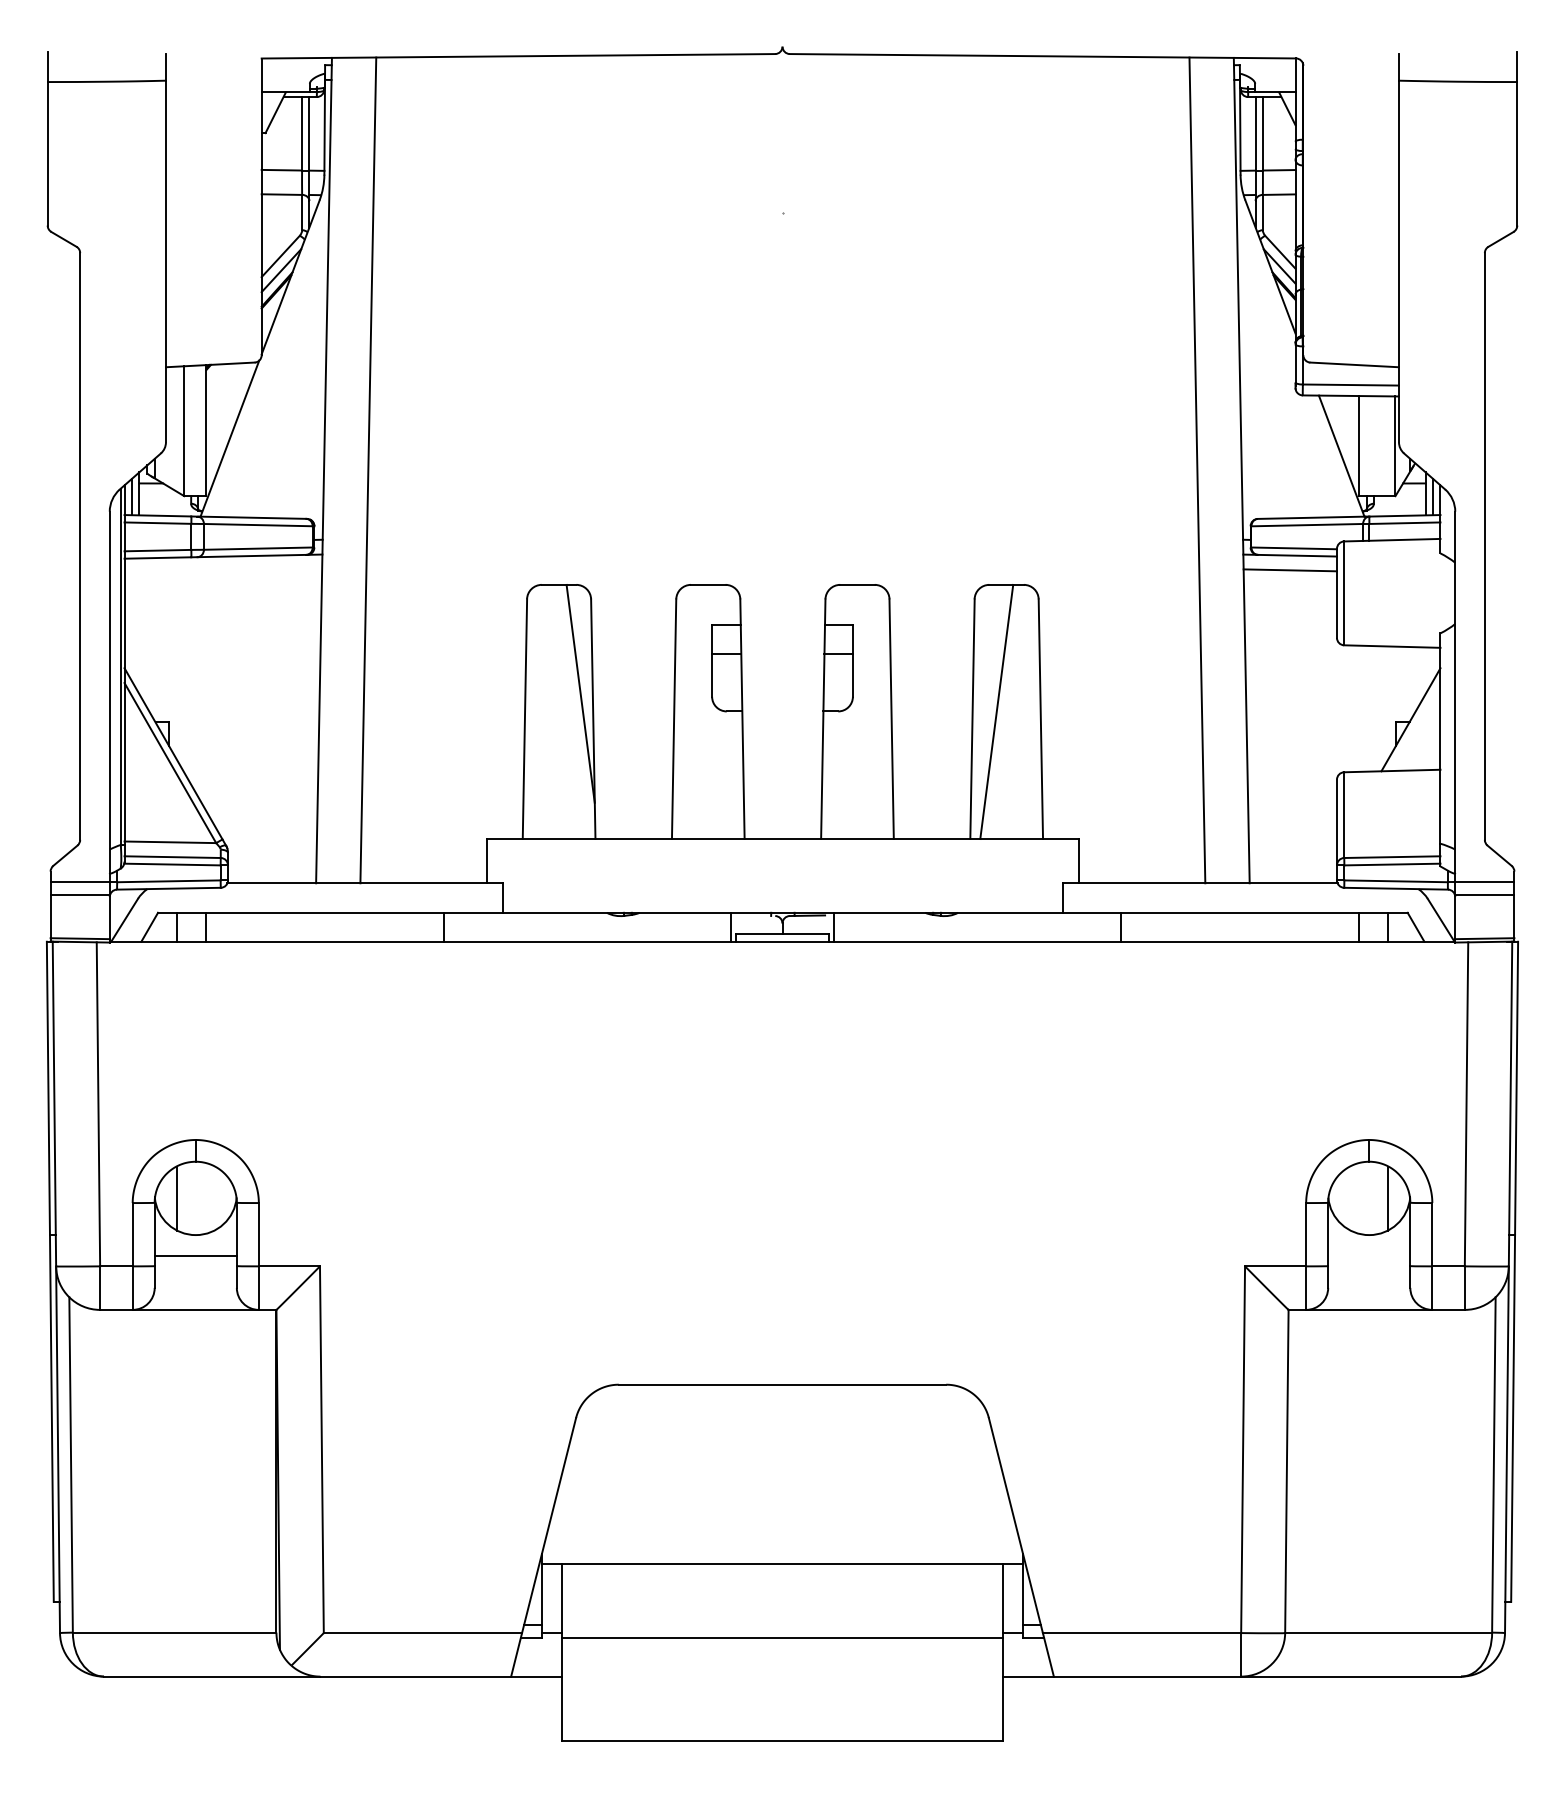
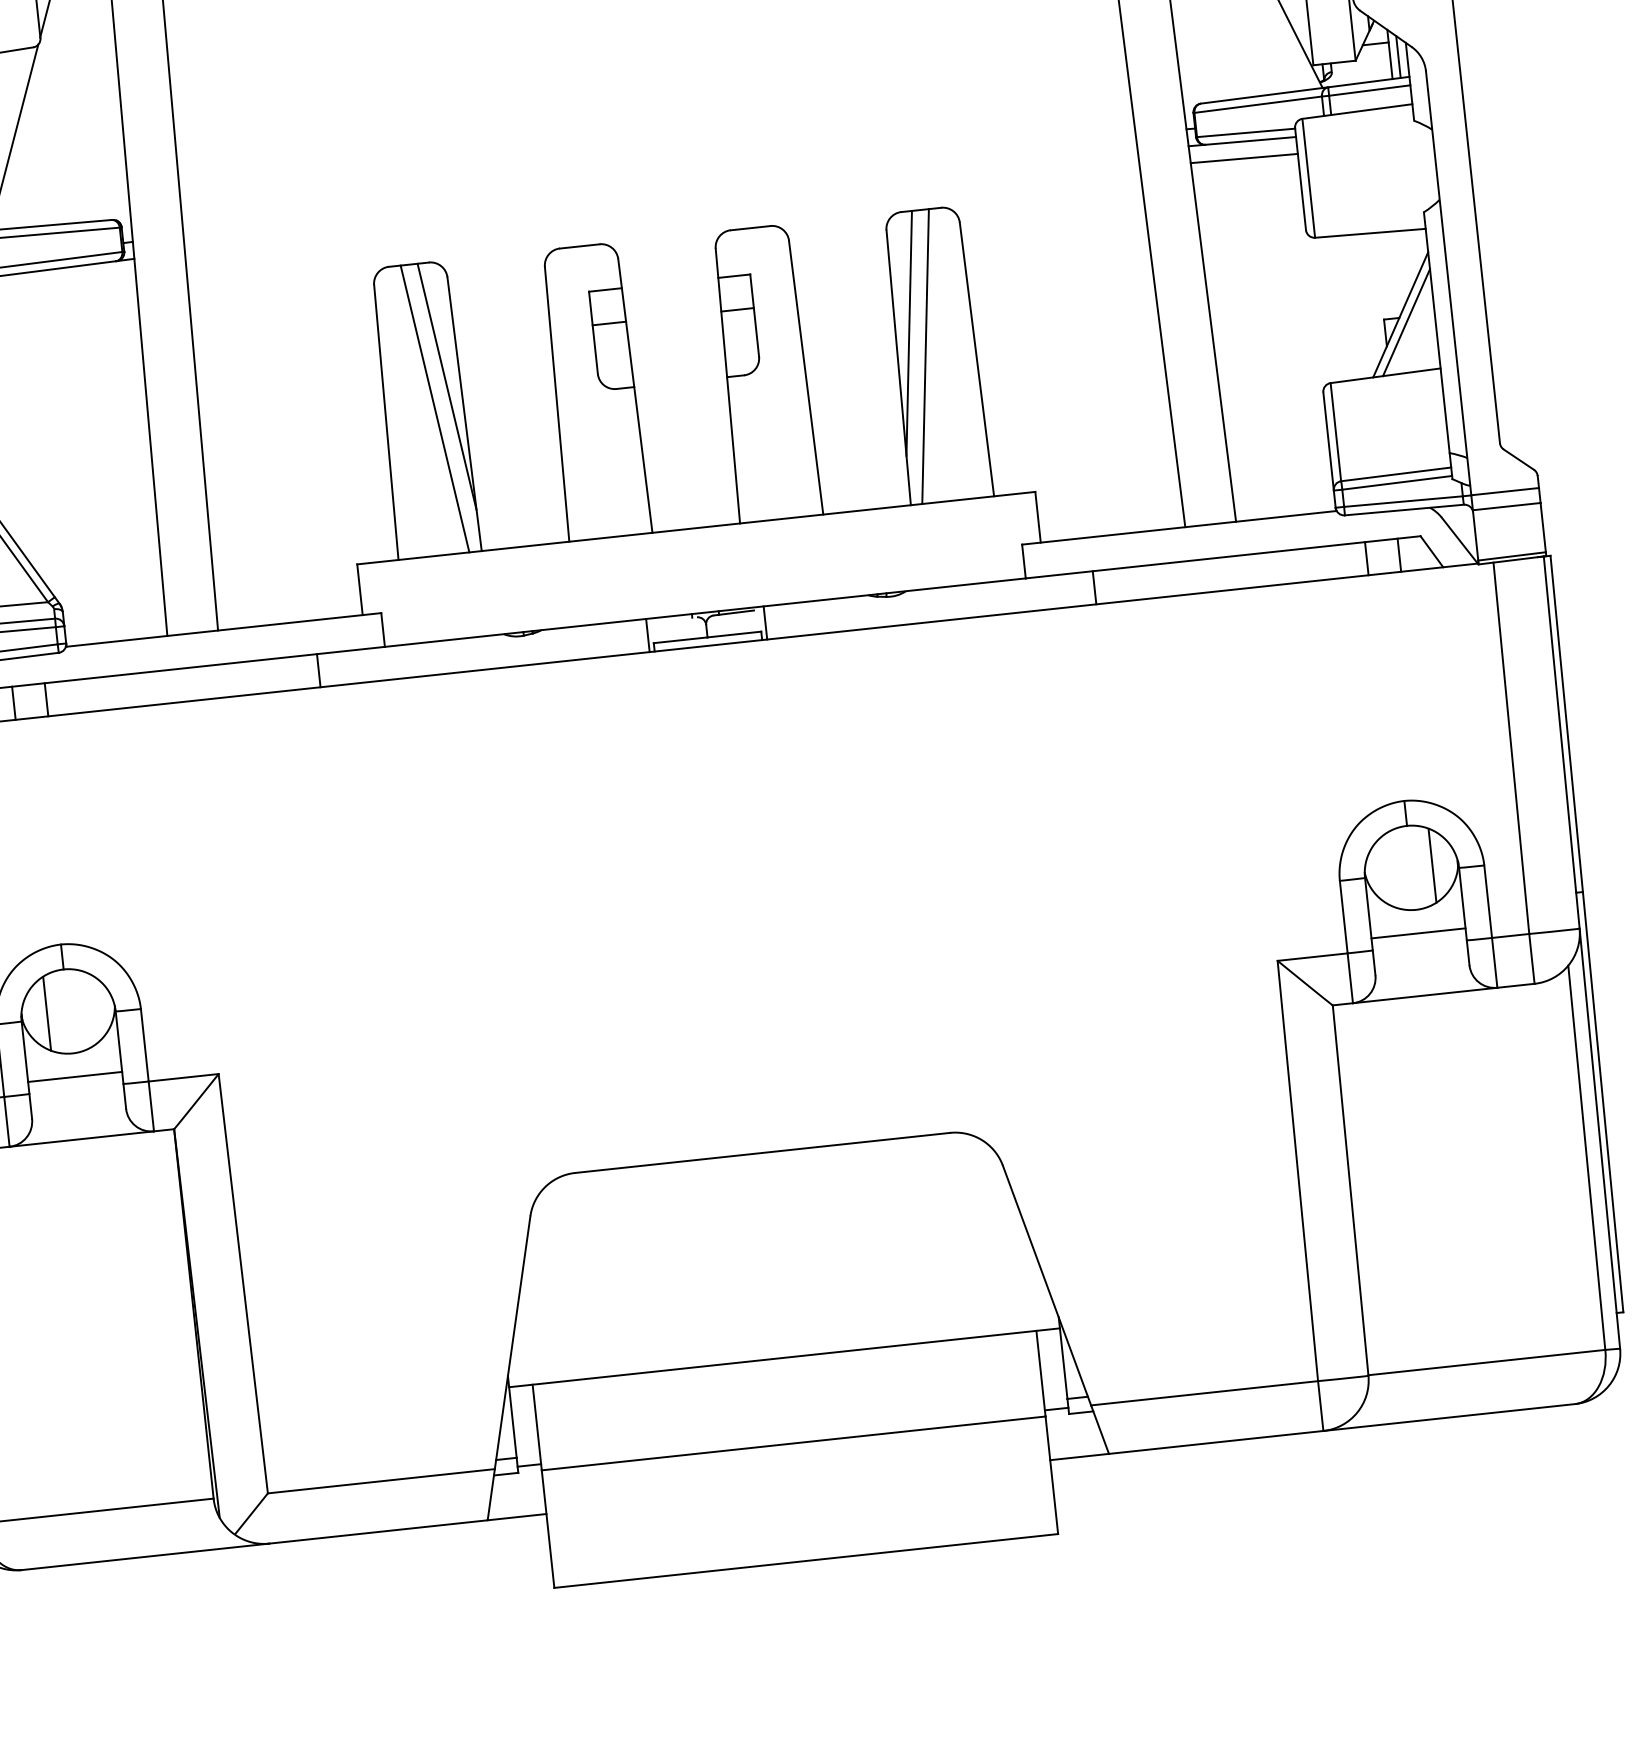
line: (984, 689) -> (908, 332), added
line: (567, 711) -> (434, 408), added
line: (1415, 727) -> (1406, 323), added
line: (1369, 1255) -> (1418, 933), added

